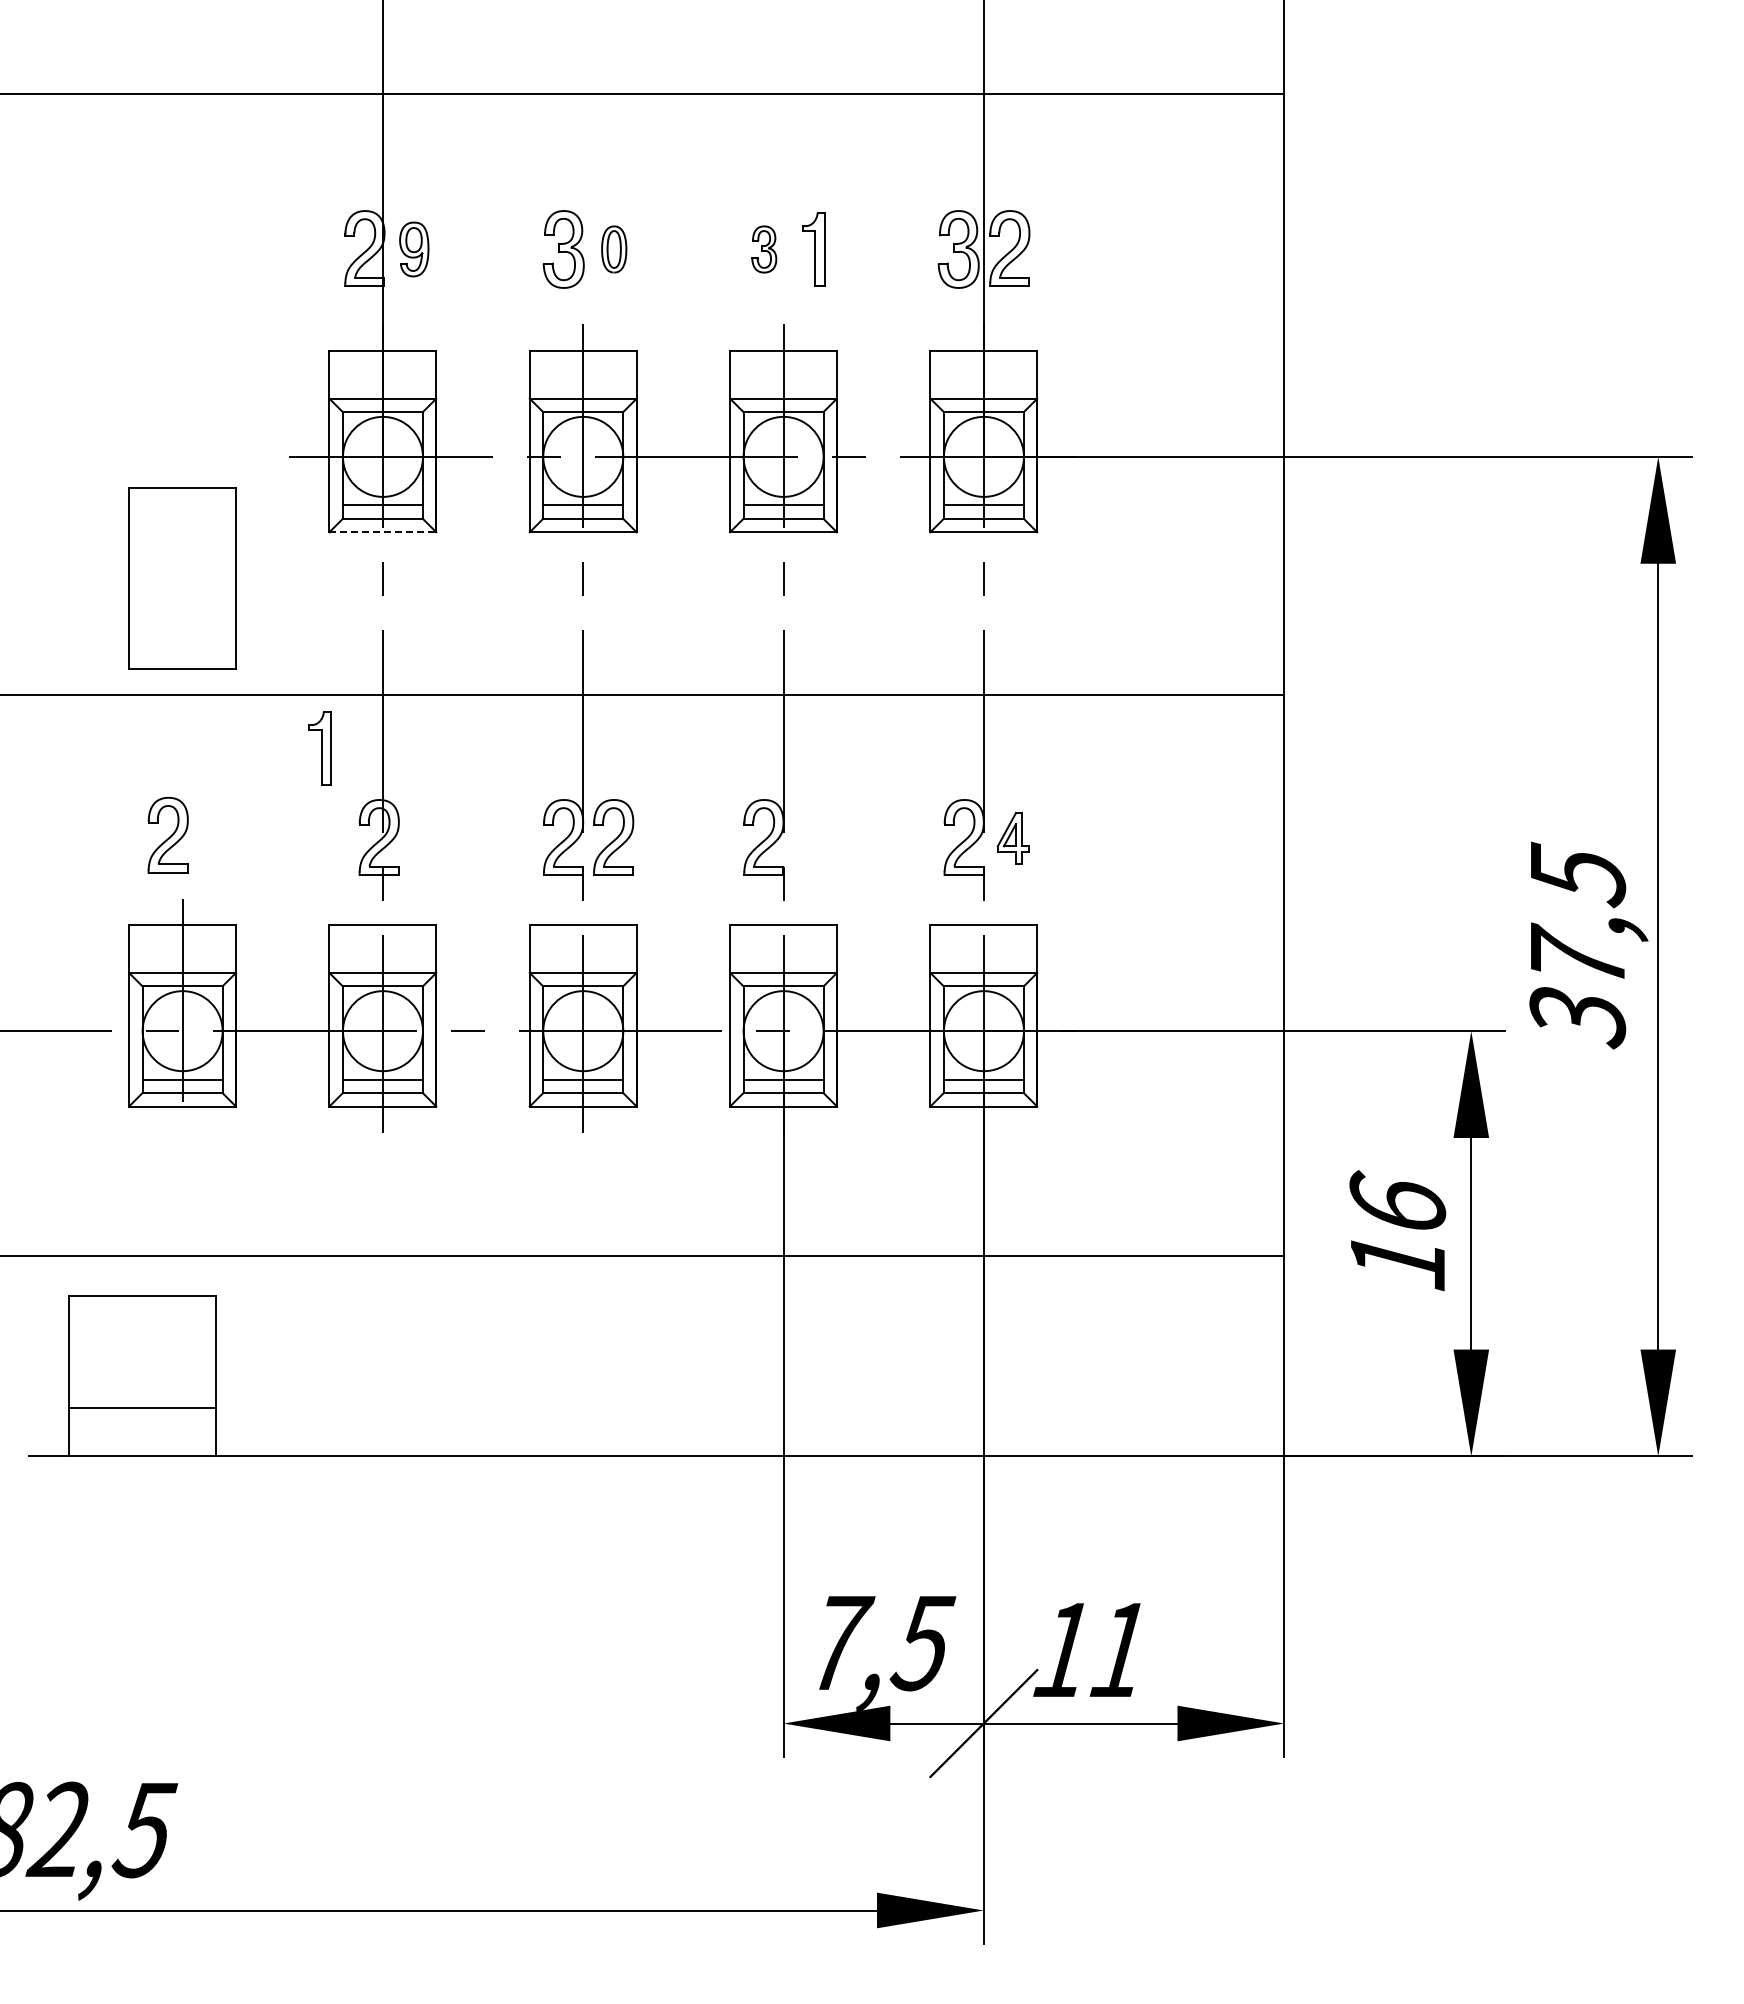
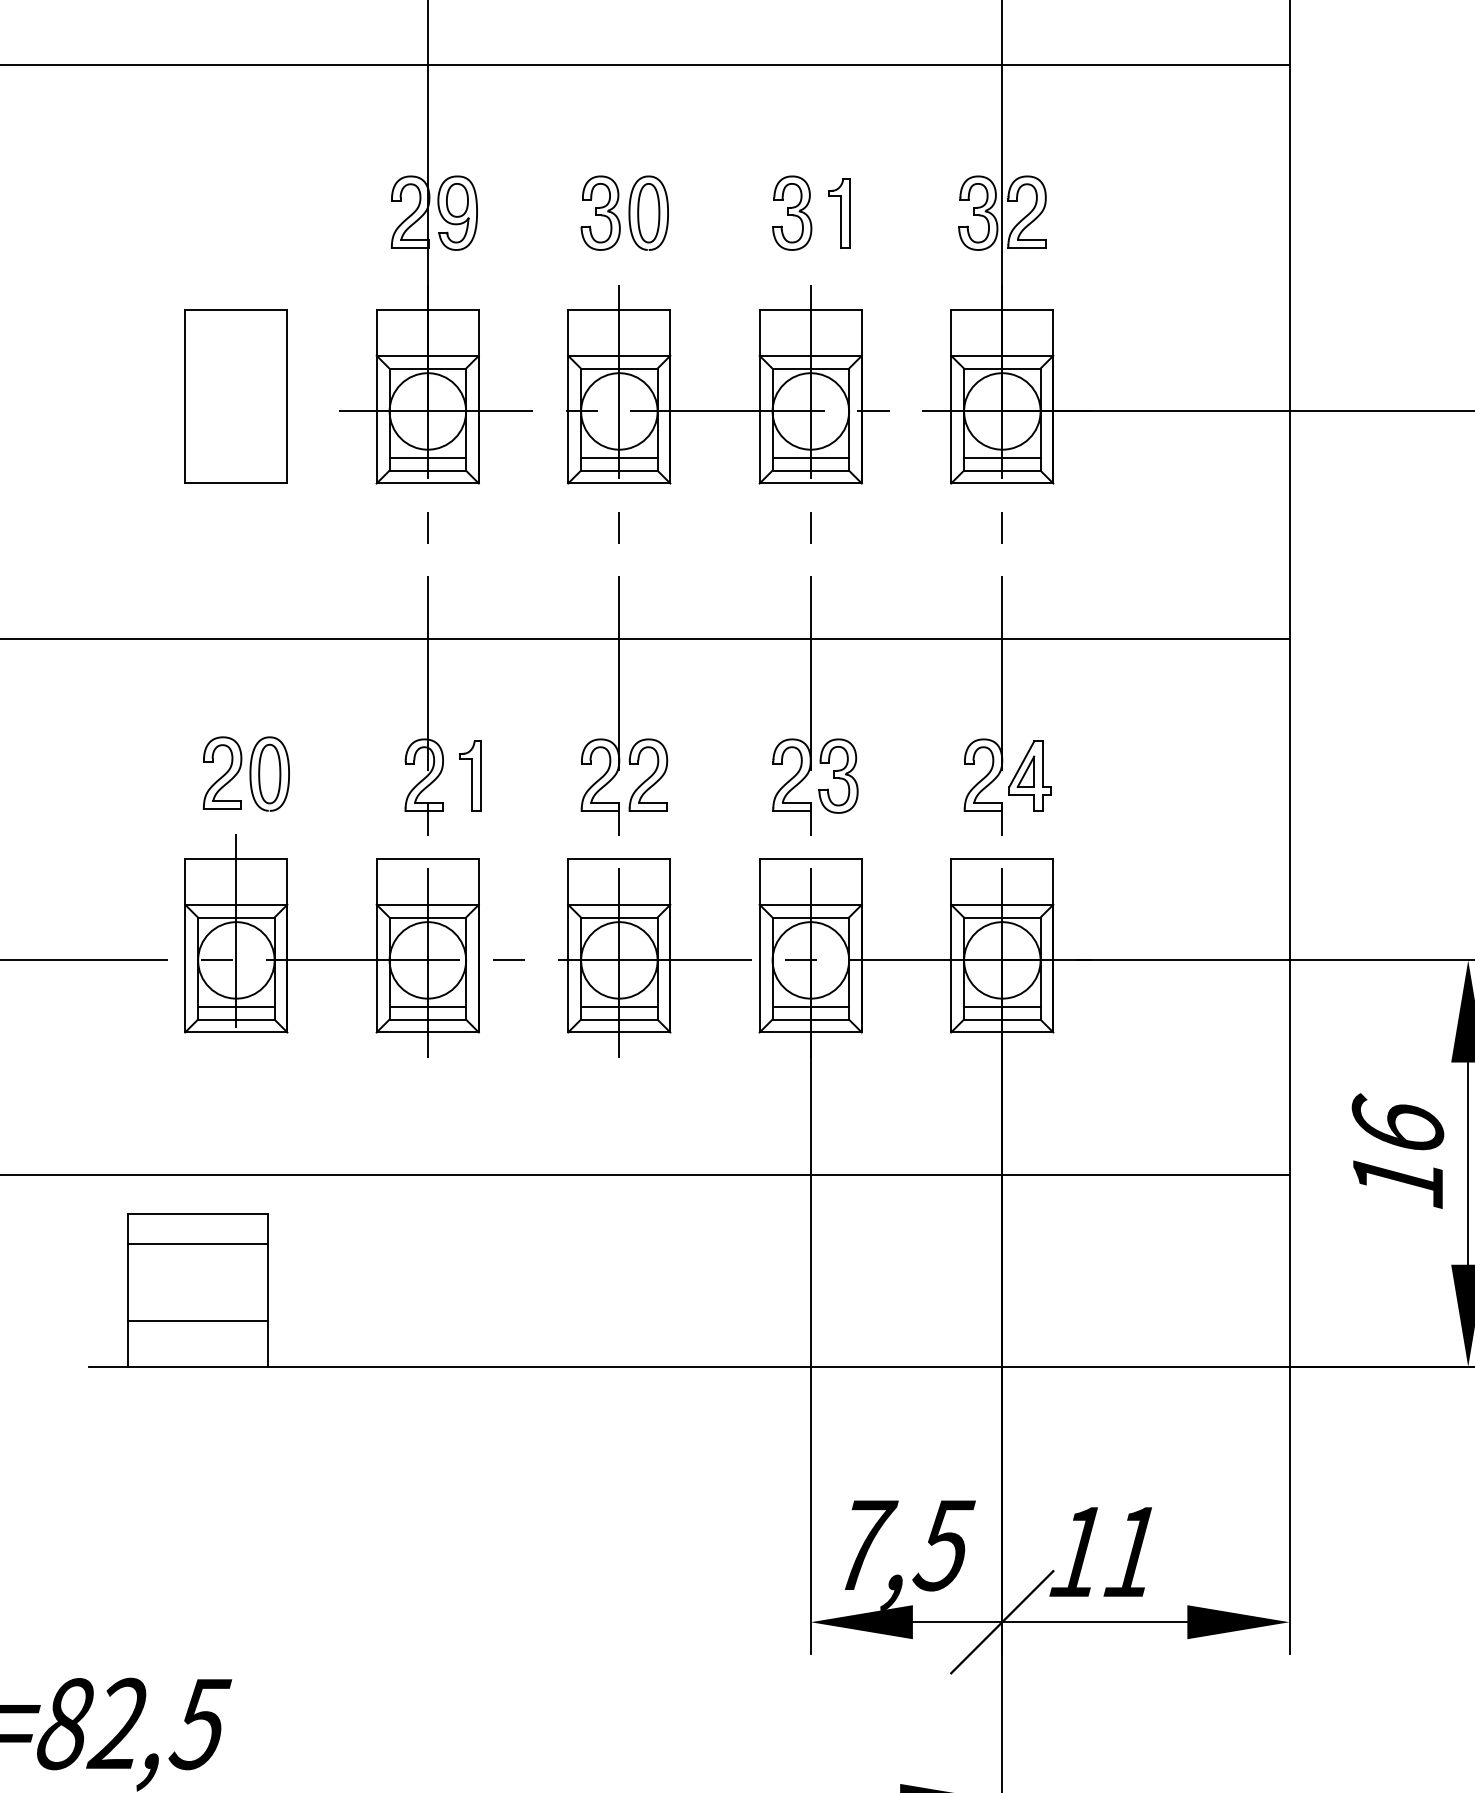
part: (414, 249) -> (458, 213), size x1.43
part: (614, 249) -> (649, 213), size x1.67
part: (764, 249) -> (792, 213), size x1.67
line: (383, 532) -> (428, 483), dashed -> solid
part: (182, 578) -> (236, 396), moved
part: (319, 748) -> (470, 776), moved
part: (217, 835) -> (269, 773), added
part: (812, 838) -> (838, 776), added
part: (1012, 838) -> (1029, 776), size x1.43
line: (142, 1328) -> (198, 1244), added

